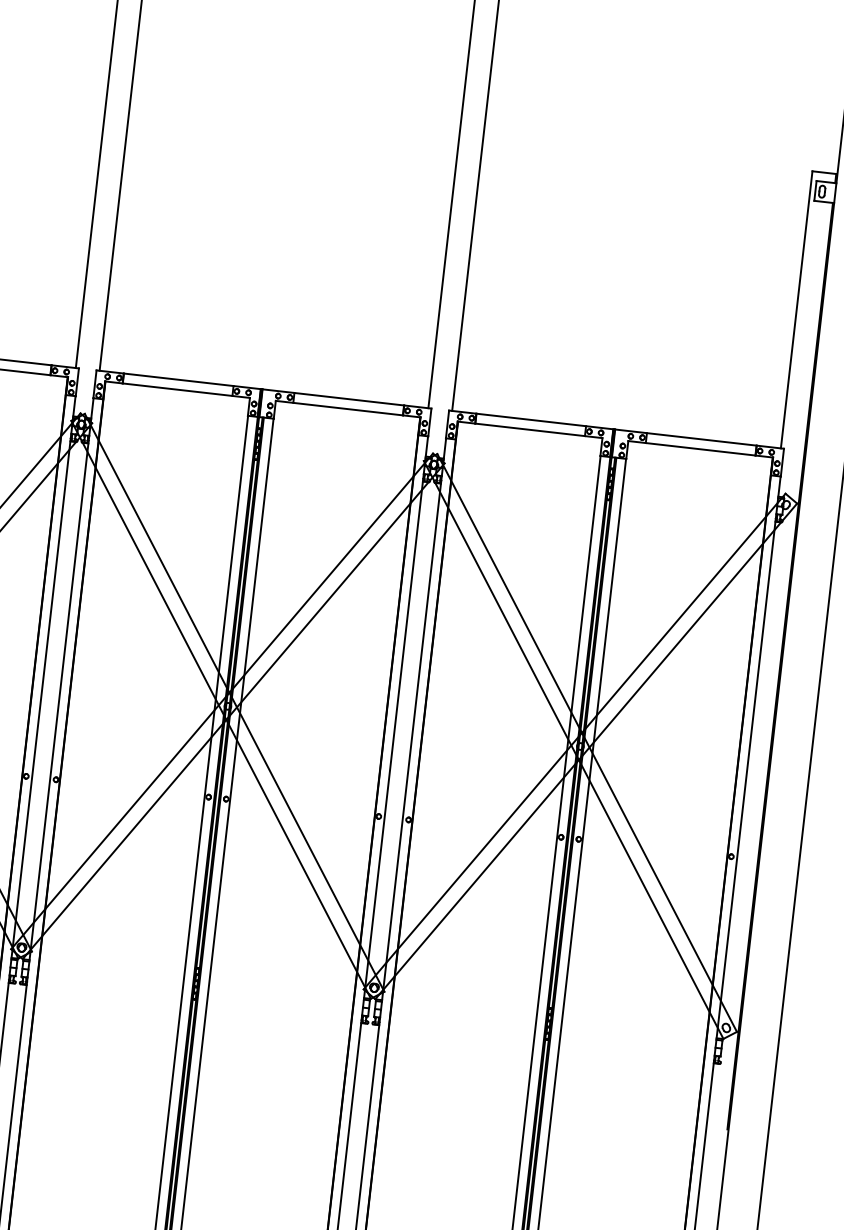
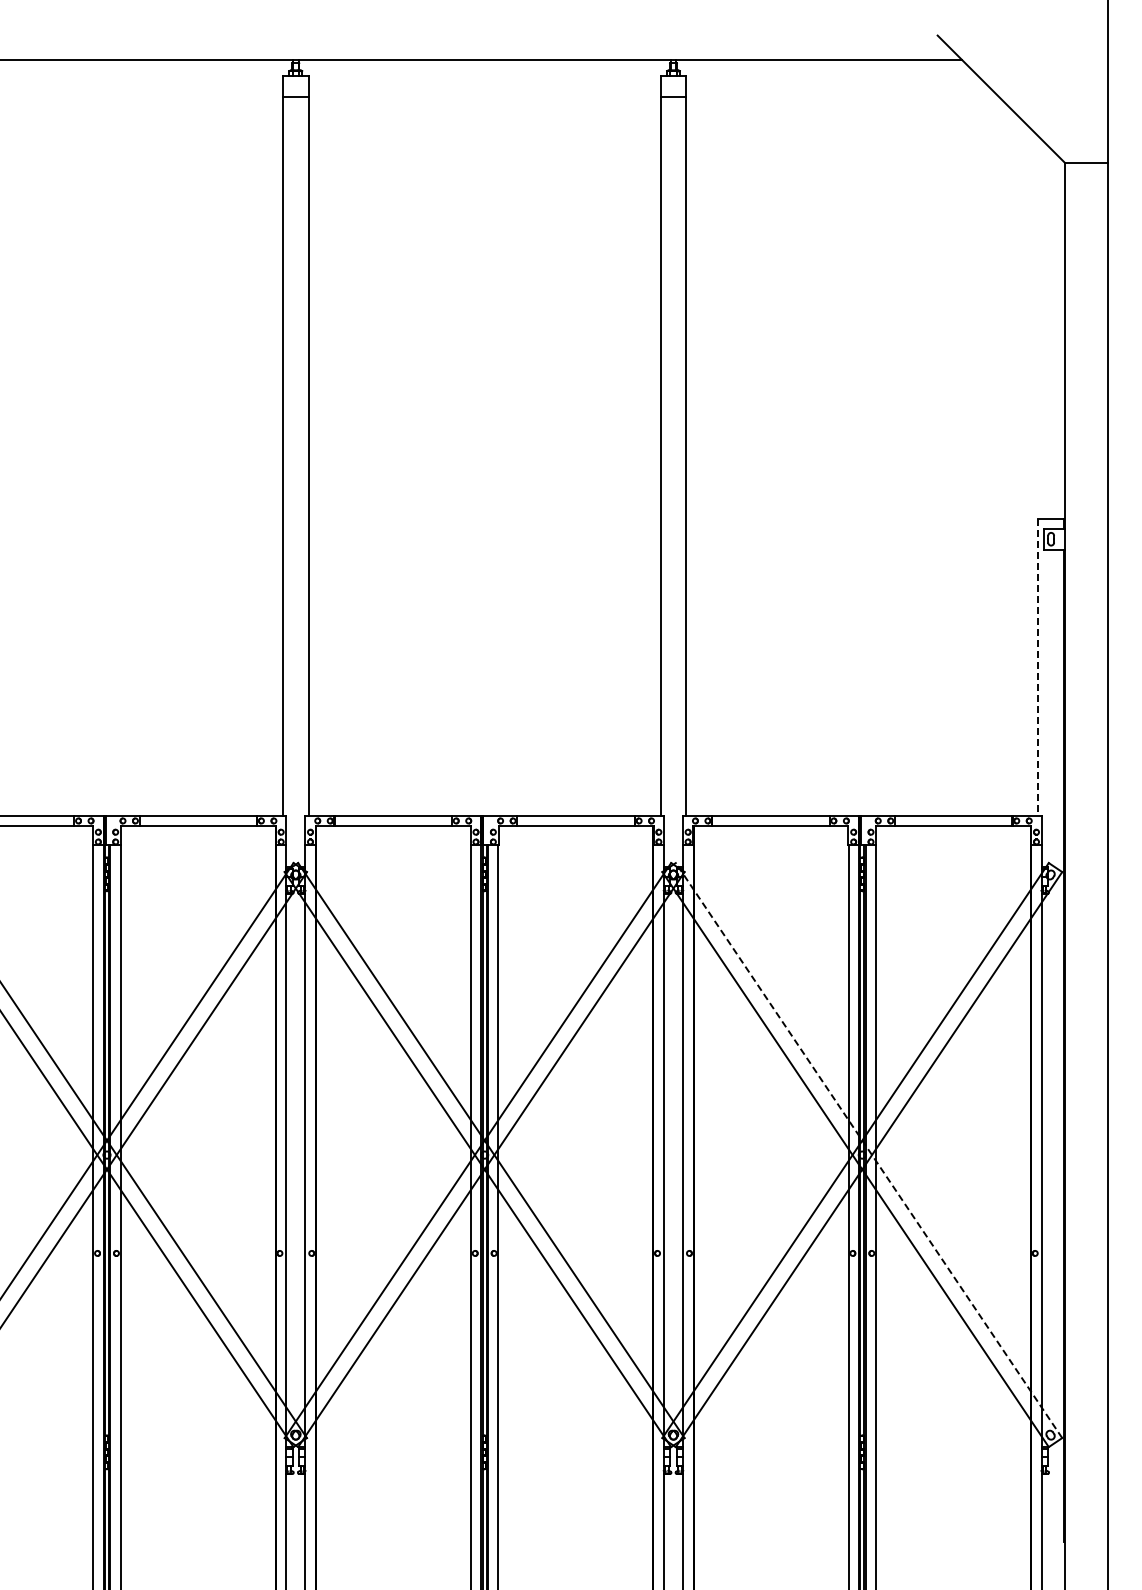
line: (796, 310) -> (1038, 667), solid -> dashed
line: (586, 742) -> (868, 1150), solid -> dashed

